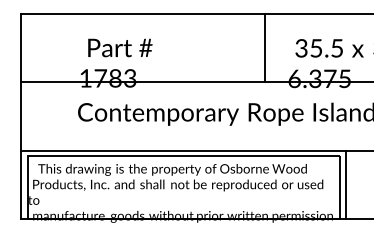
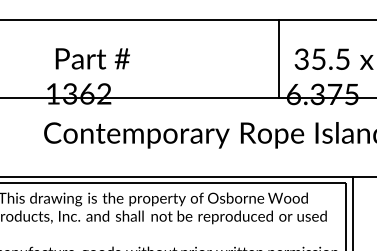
line: (265, 48) -> (279, 59), moved
text: (115, 78) -> (87, 94), 1783 -> 1362

